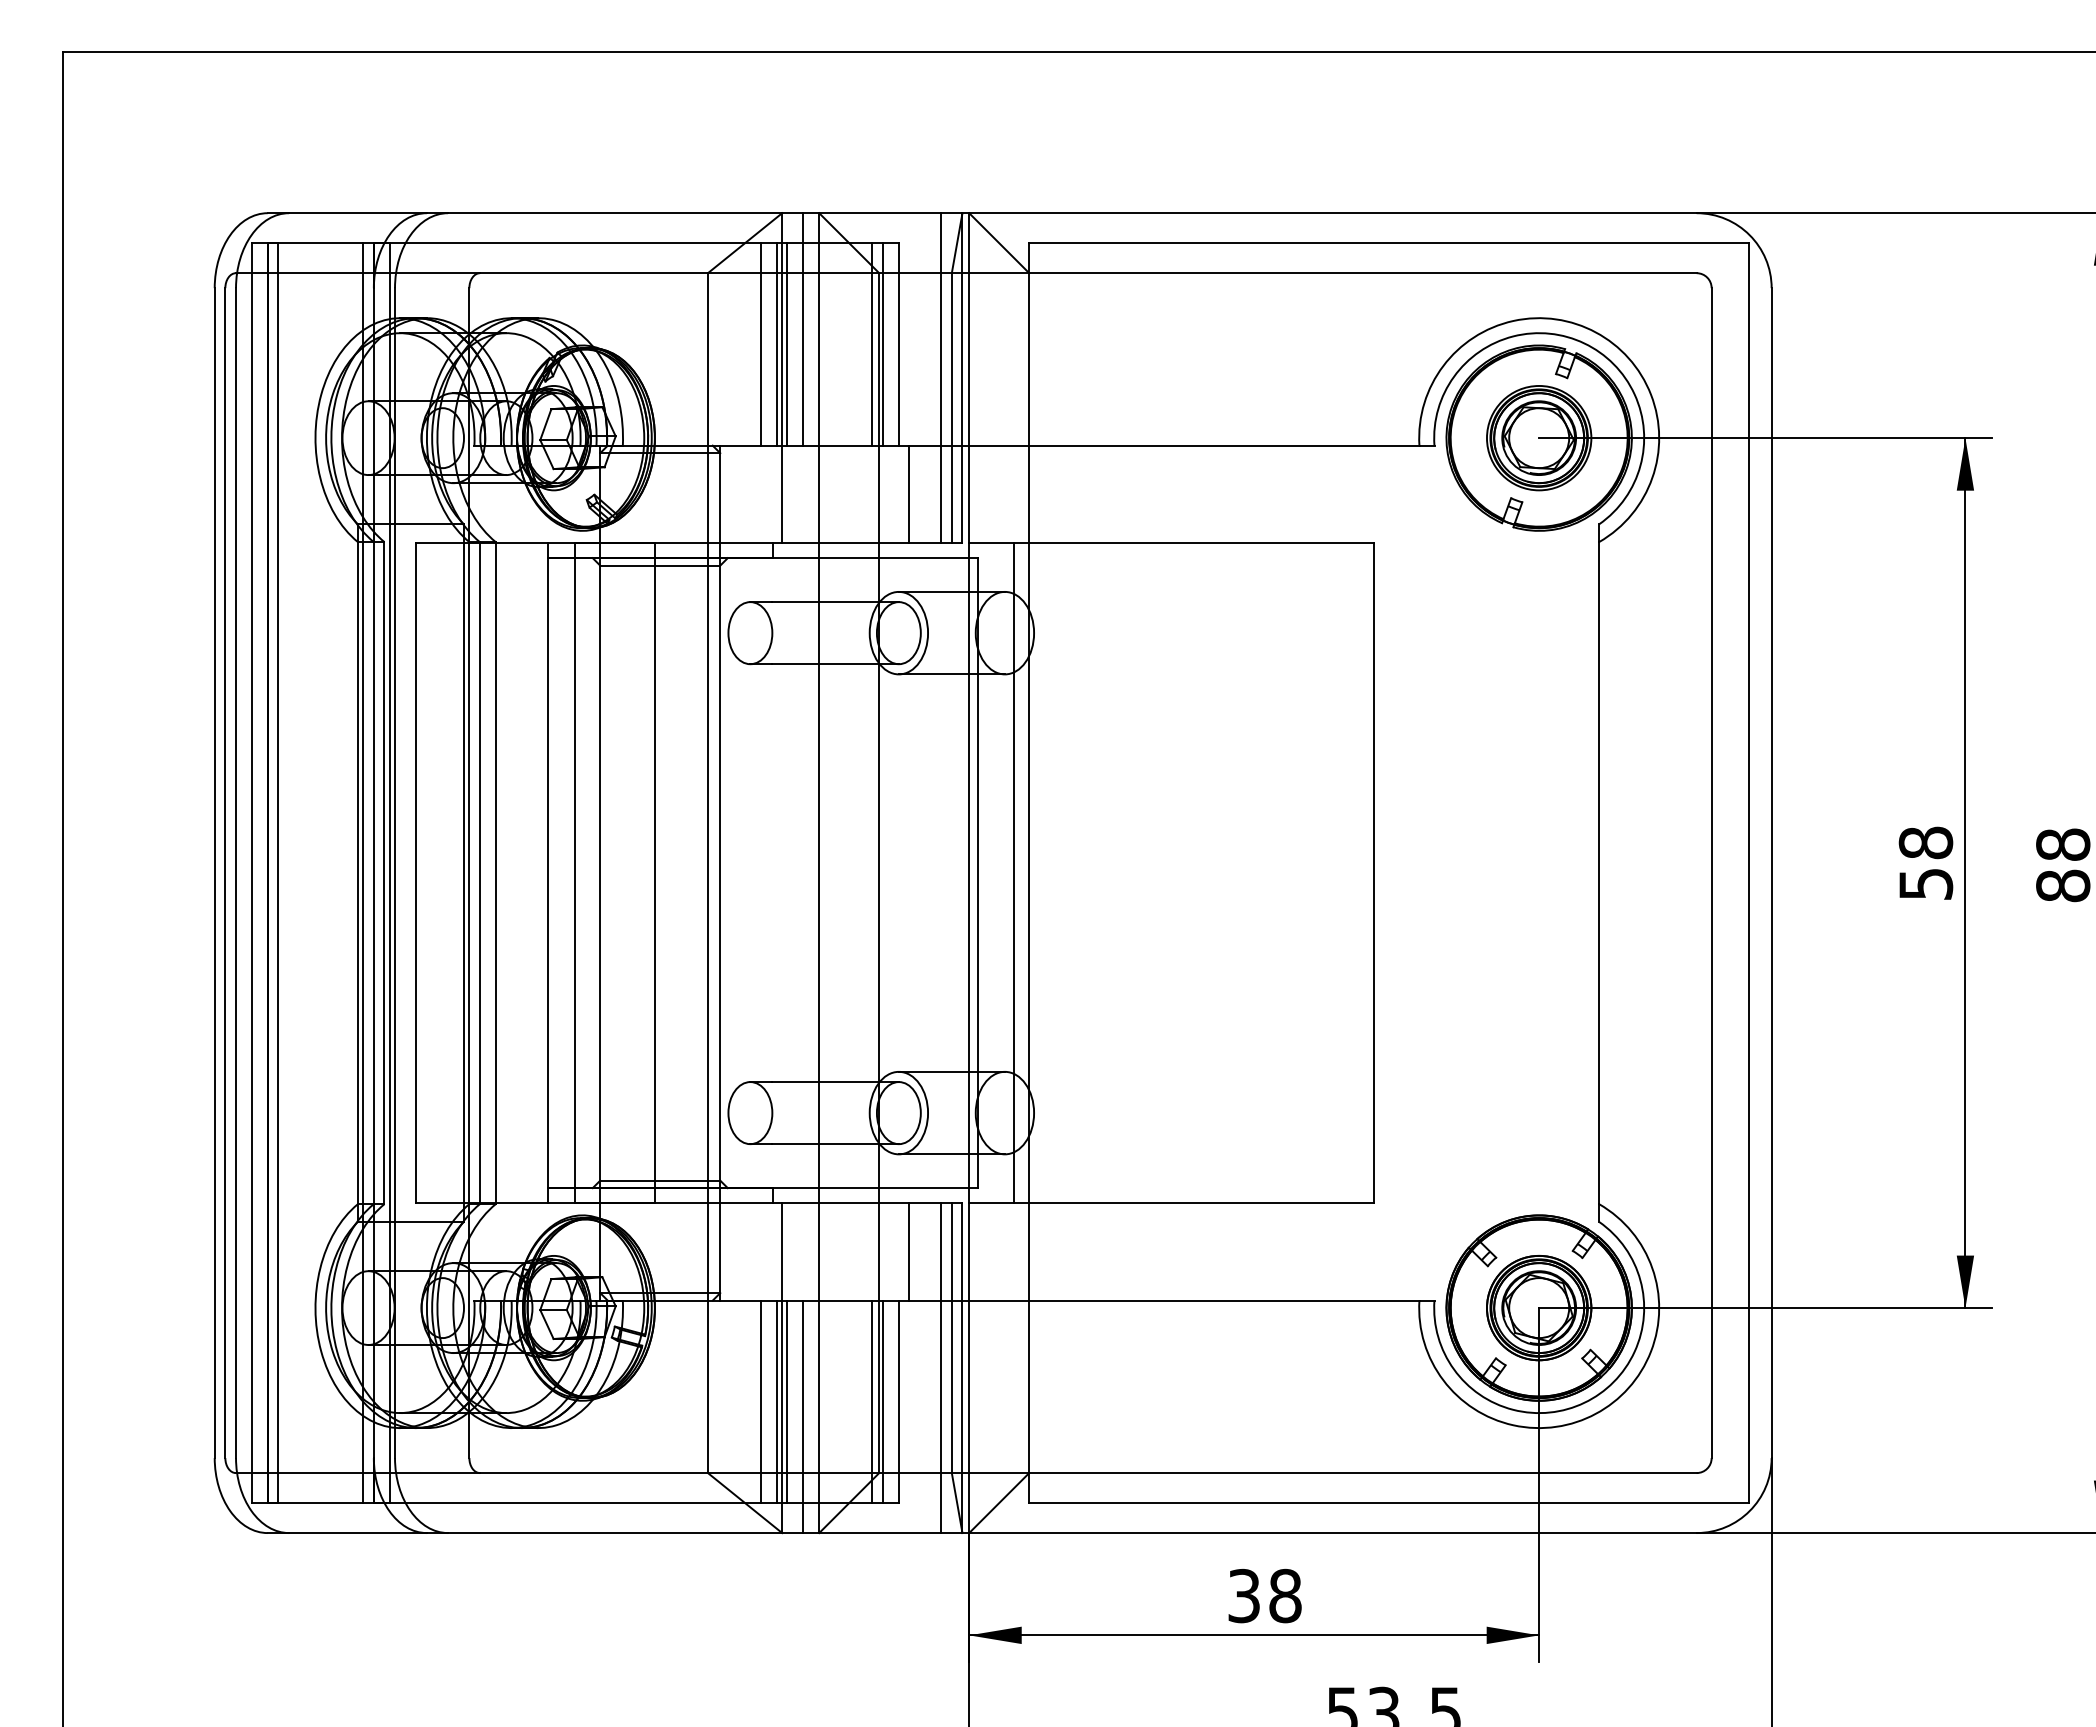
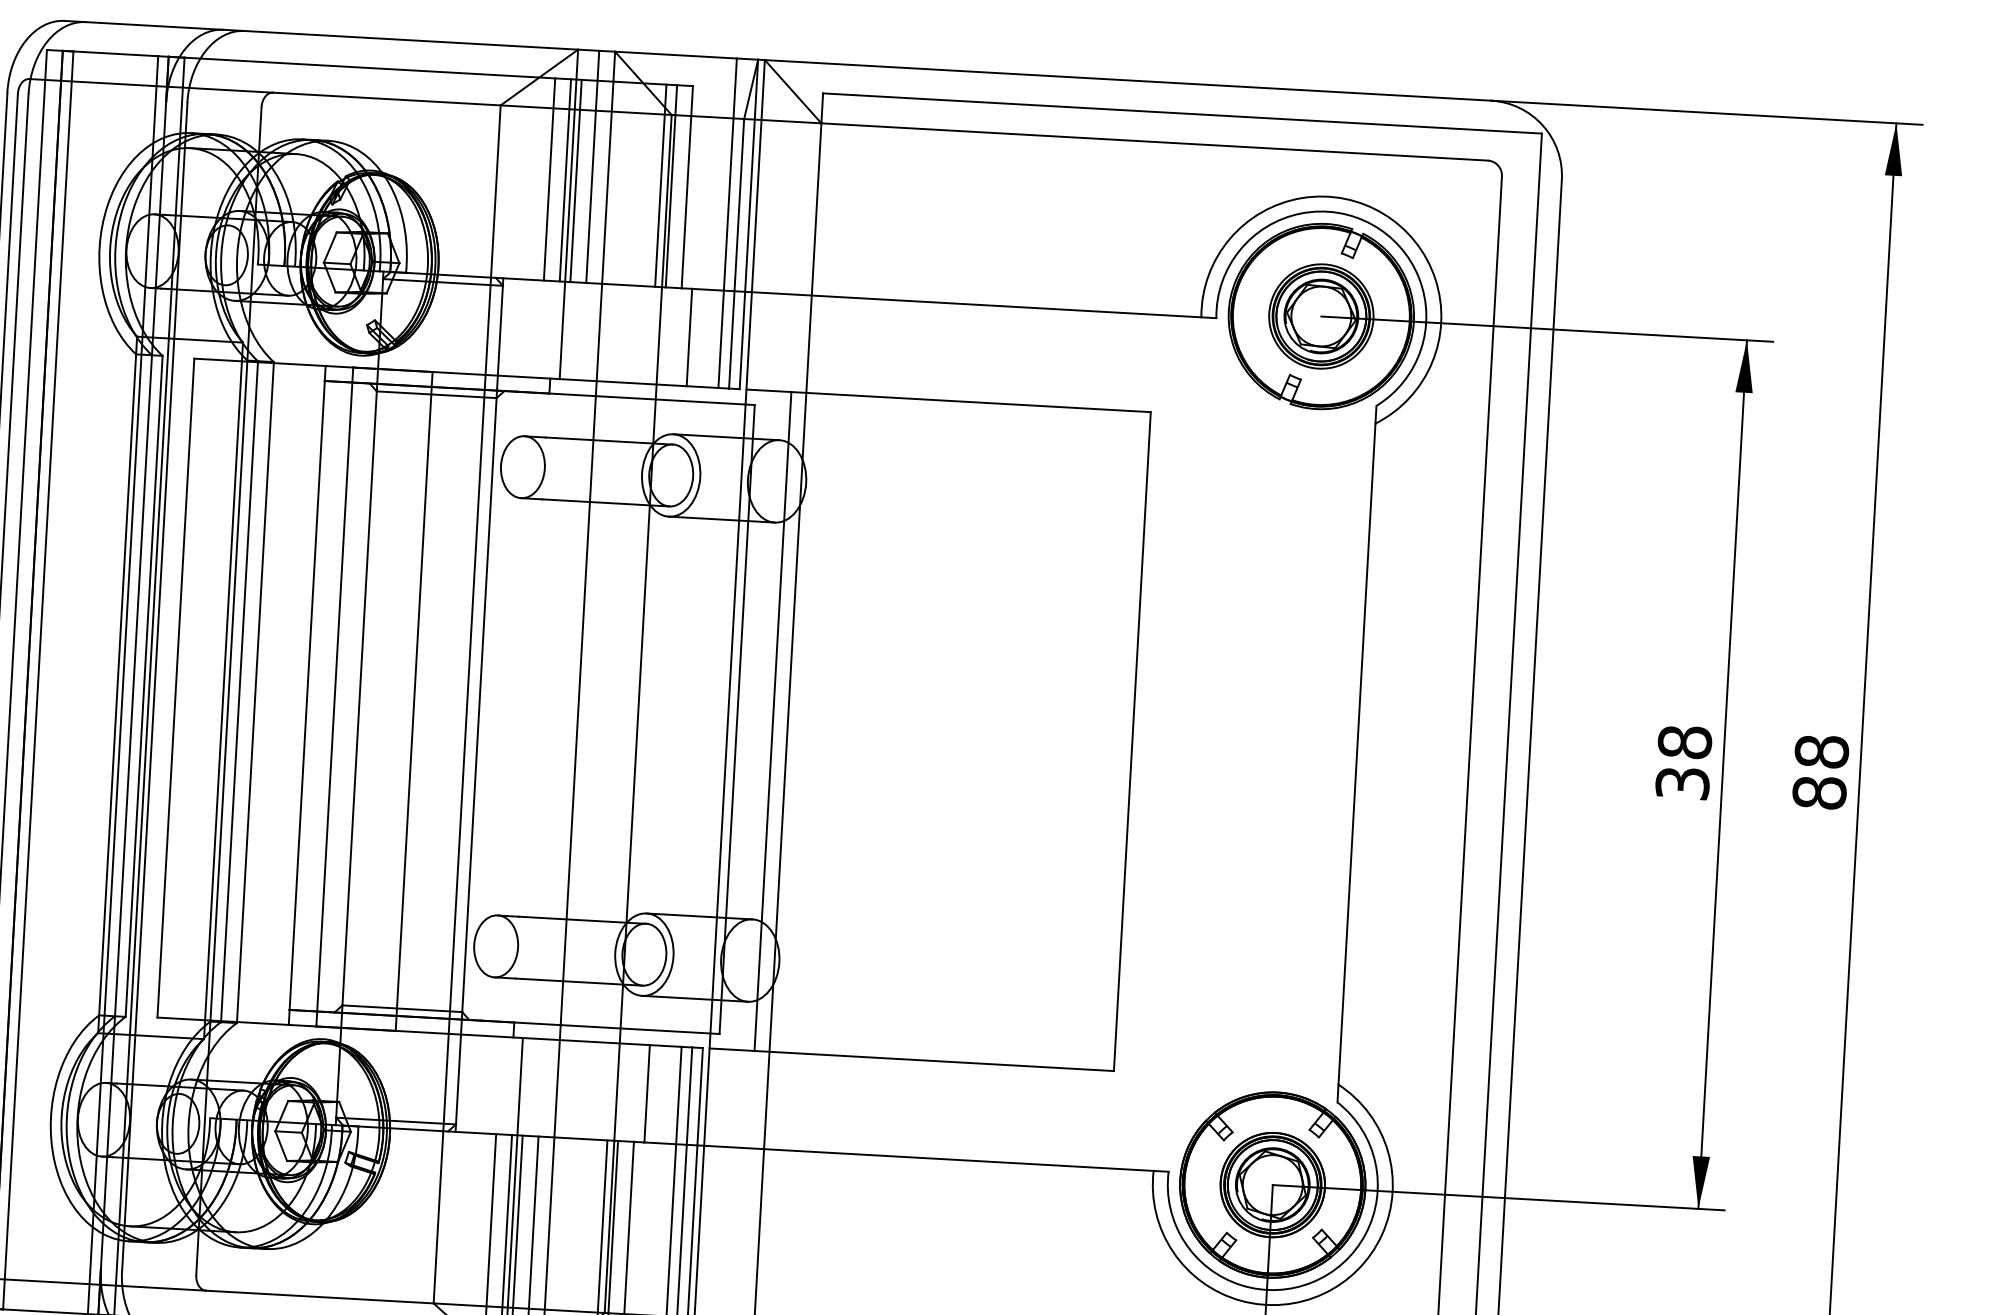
text: (1925, 883) -> (1682, 782), 58 -> 38

